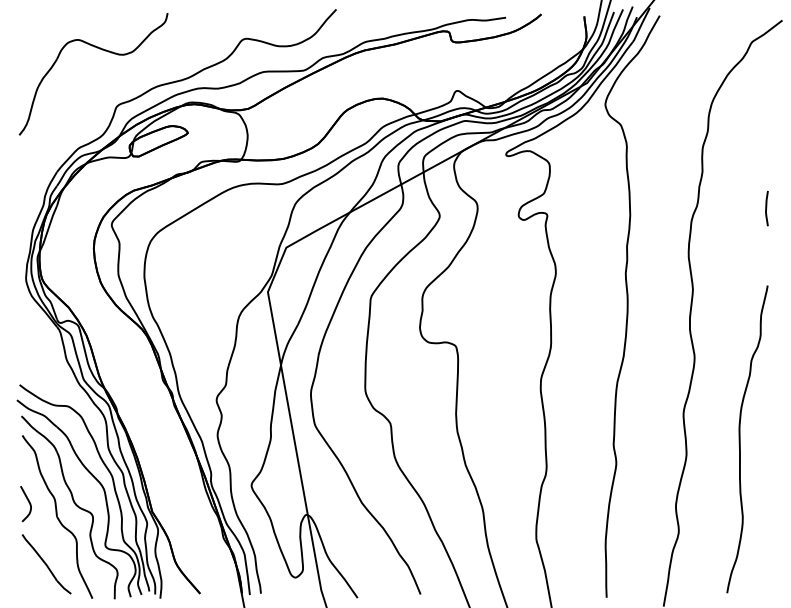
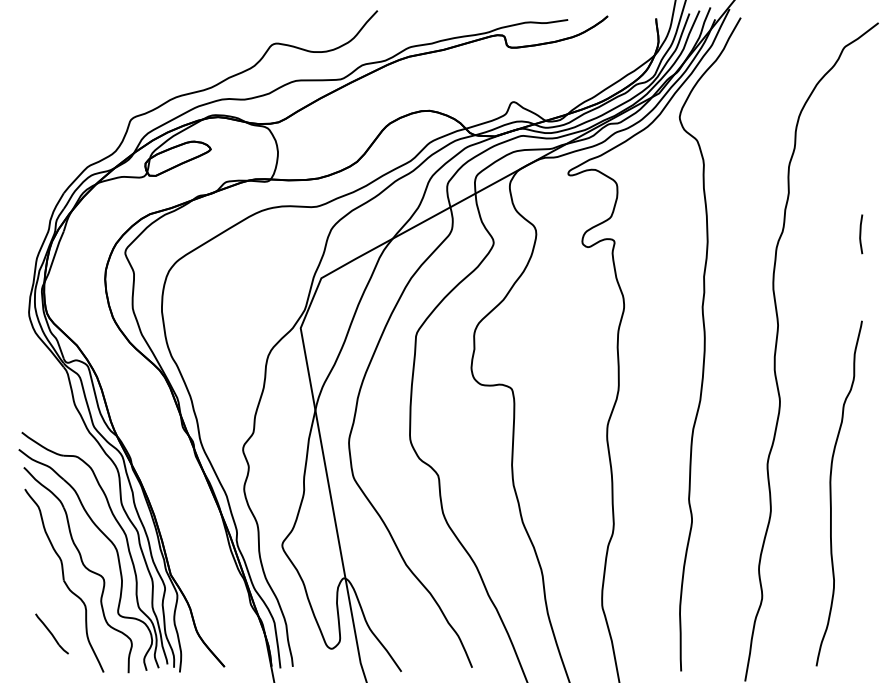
part: (102, 50) -> (114, 56), removed
curve: (28, 502) -> (31, 564), removed
part: (46, 564) -> (52, 634), size x0.6

